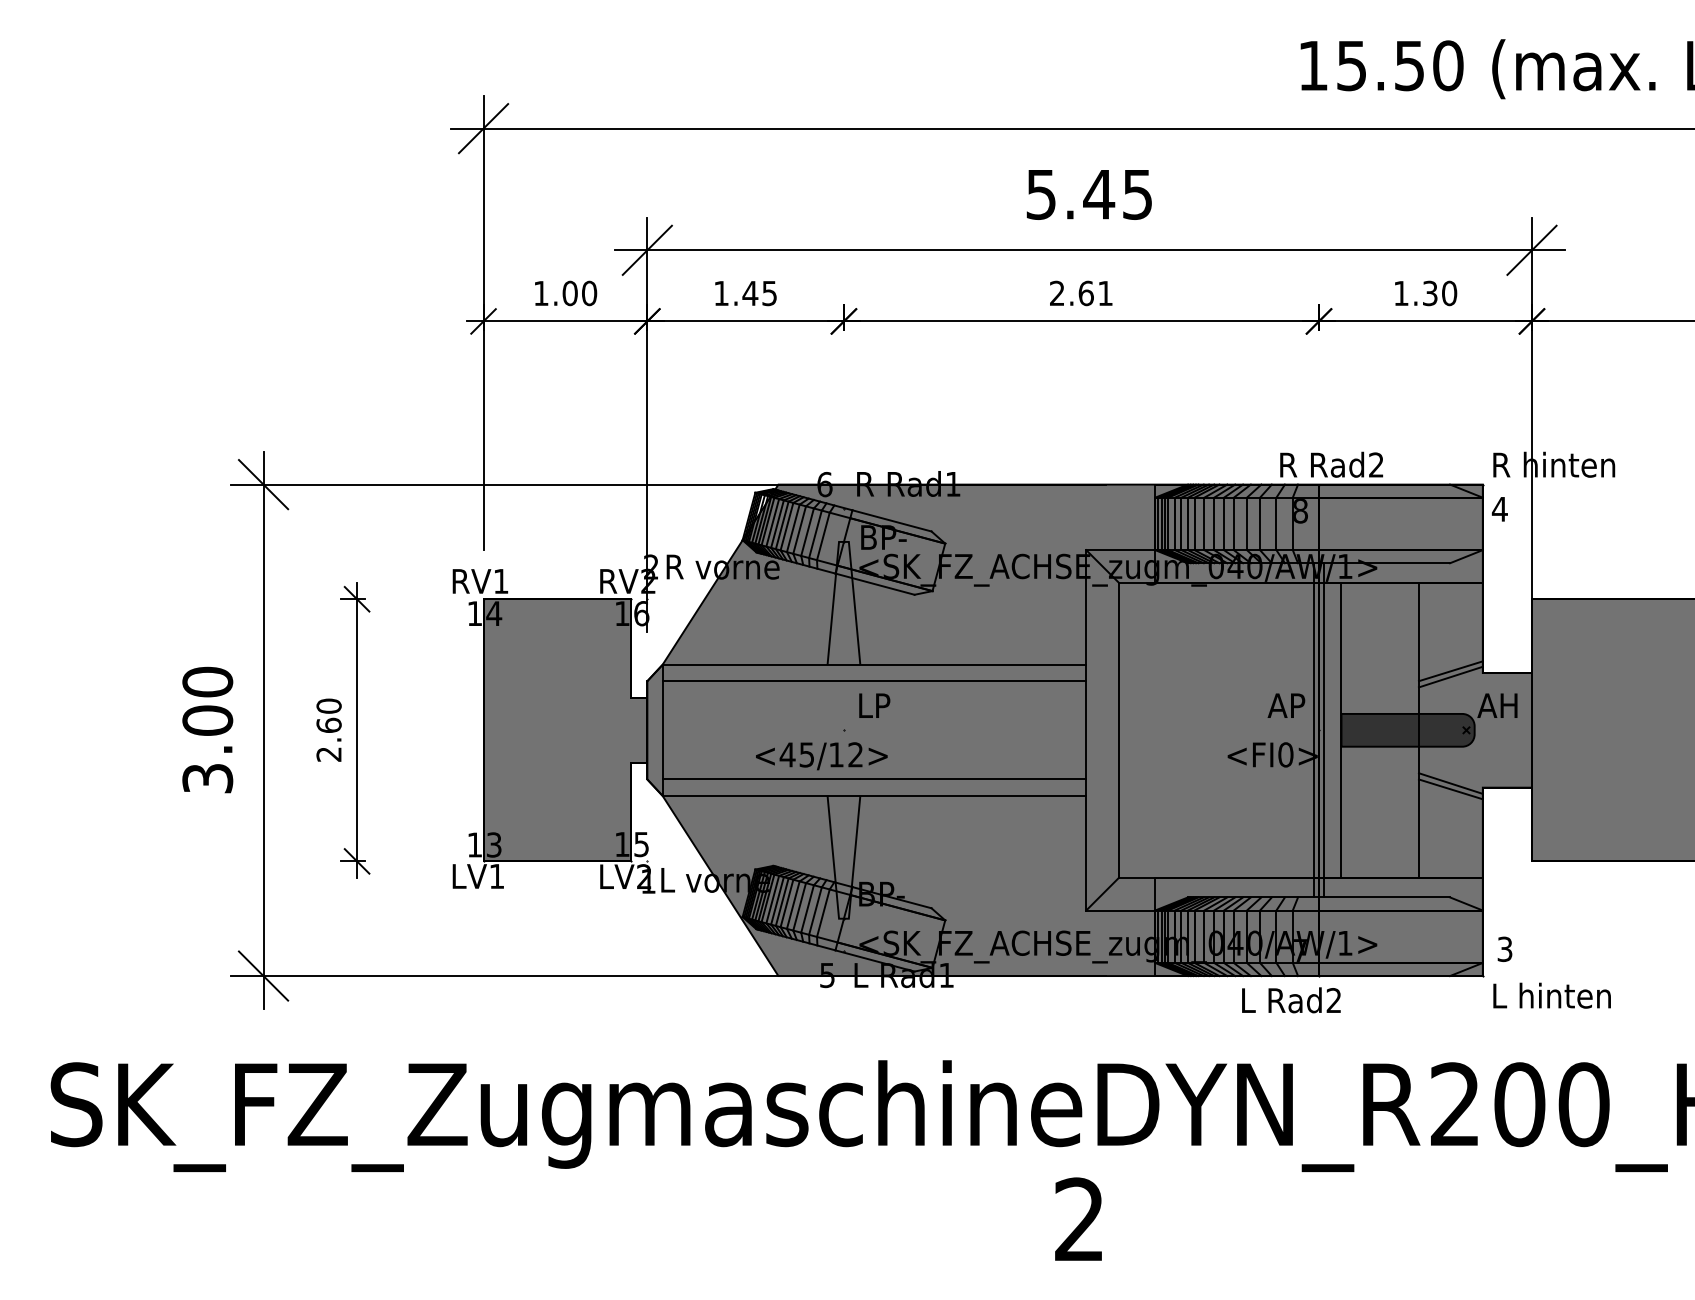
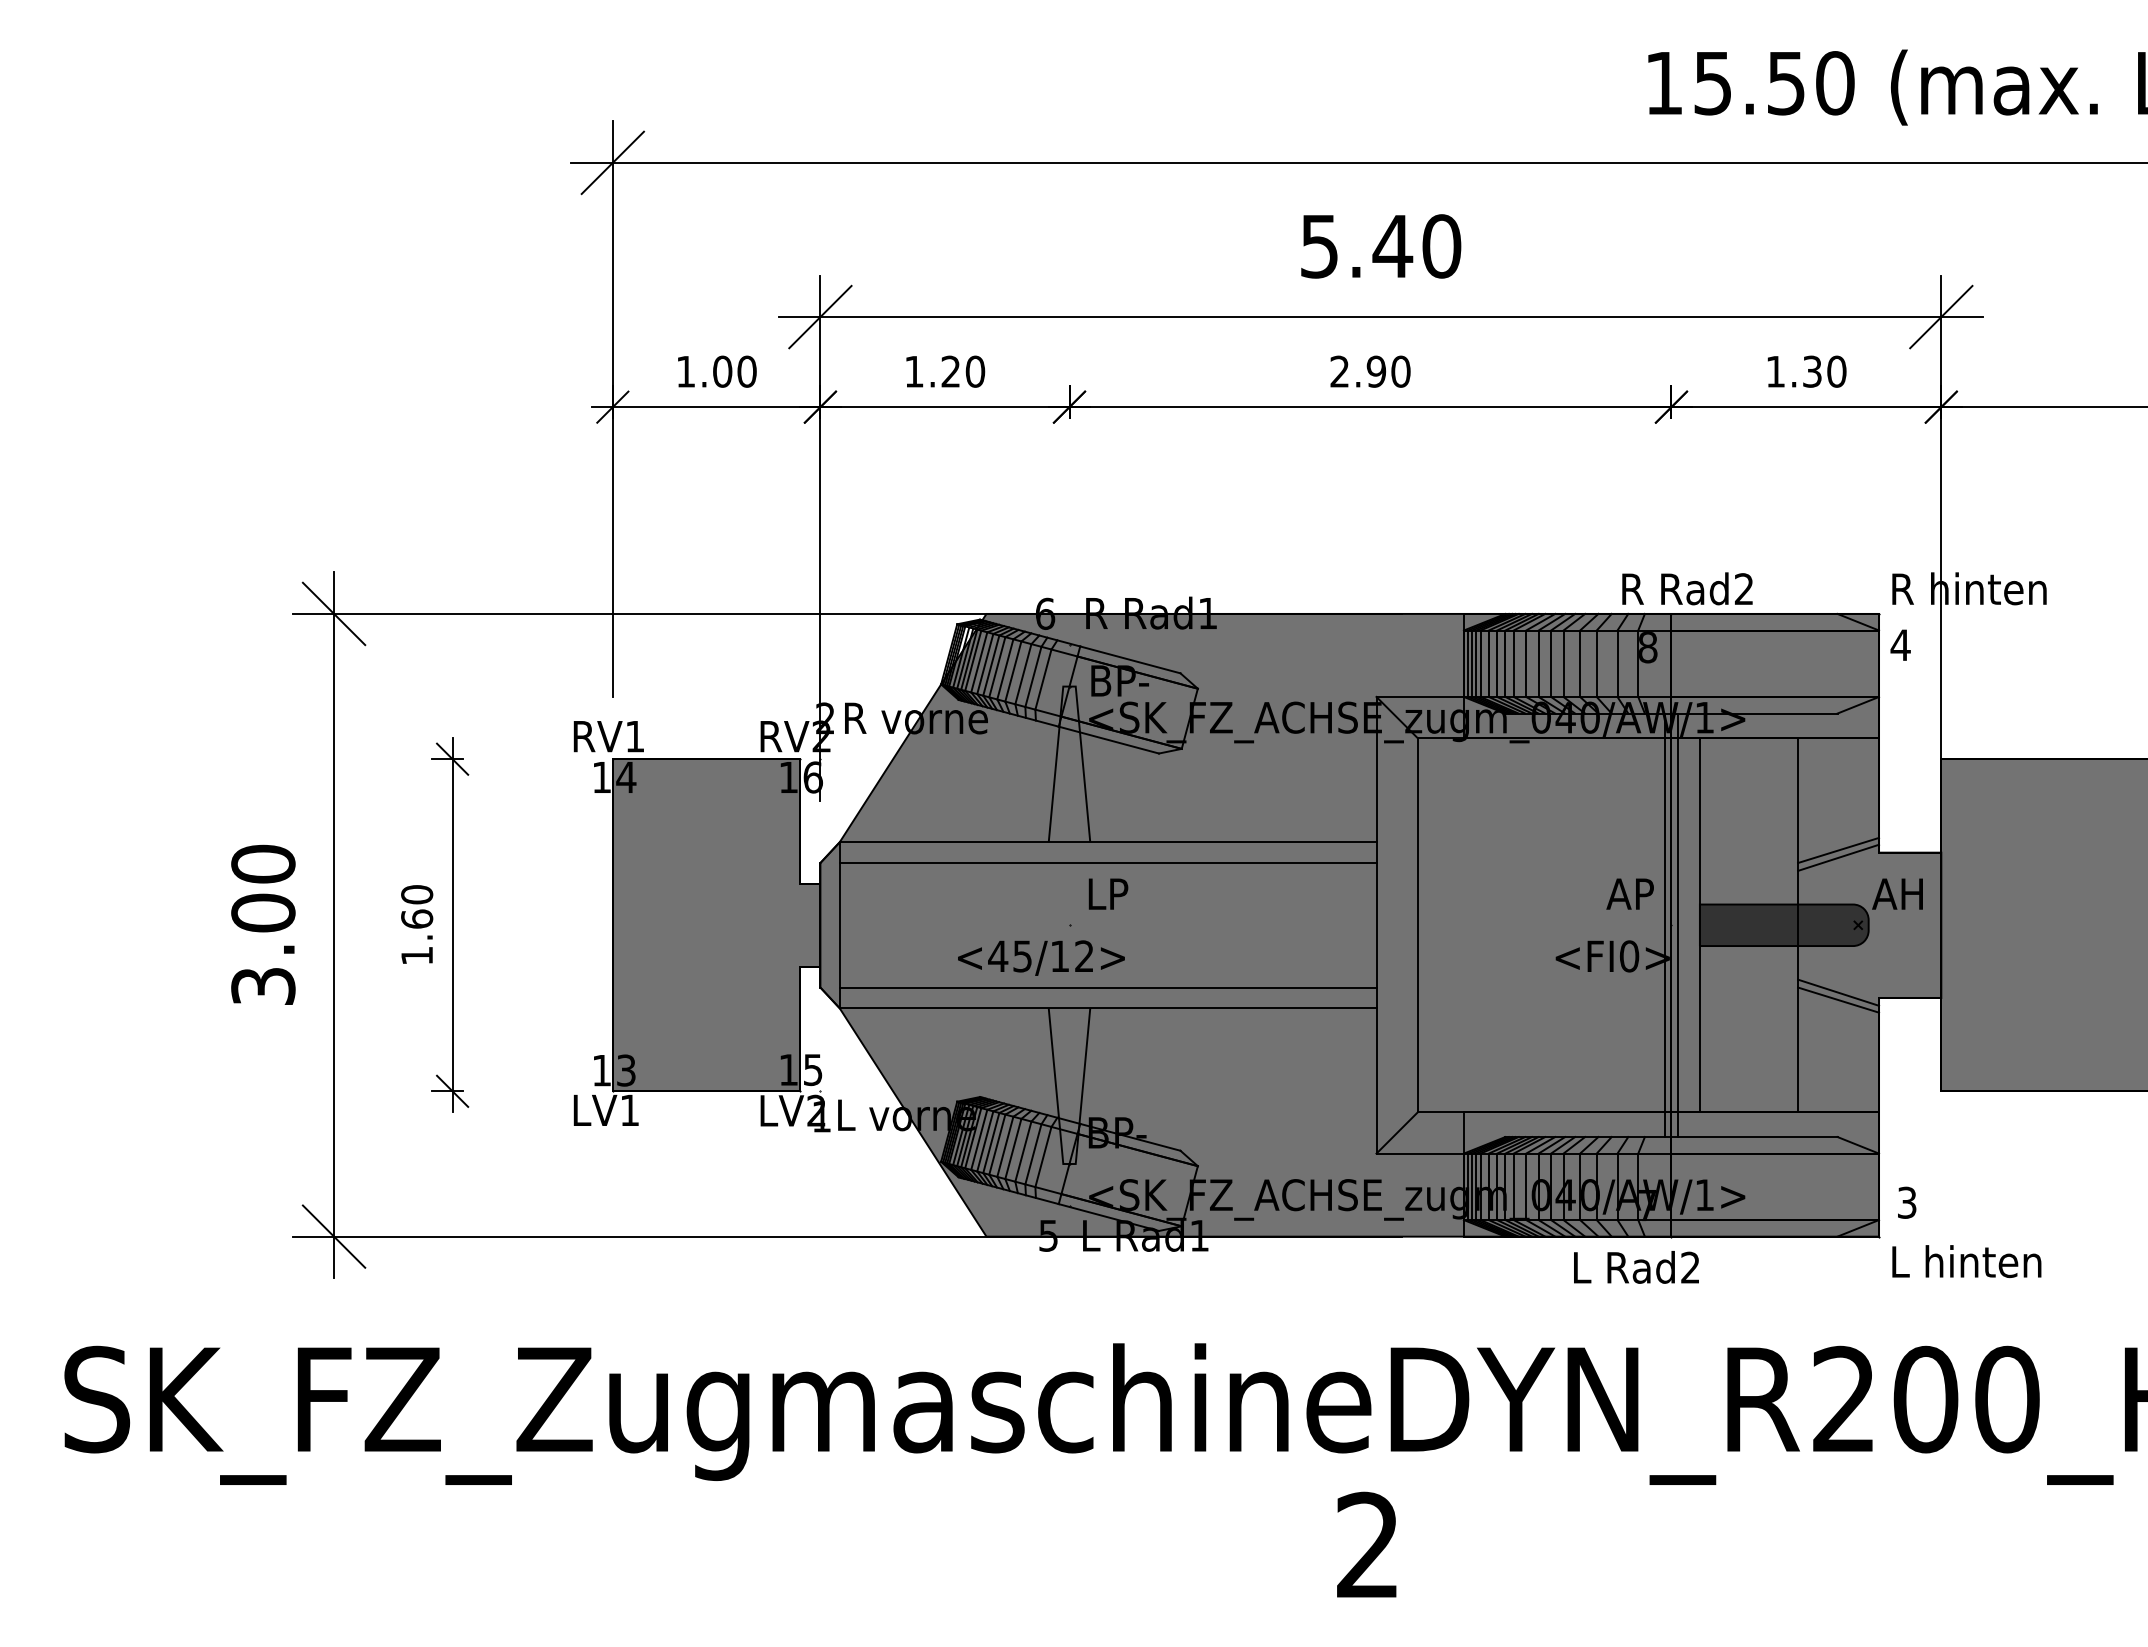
text: (1137, 194) -> (1441, 246), 5.45 -> 5.40
text: (759, 293) -> (962, 371), 1.45 -> 1.20
text: (1095, 293) -> (1388, 371), 2.61 -> 2.90
text: (328, 754) -> (416, 956), 2.60 -> 1.60

